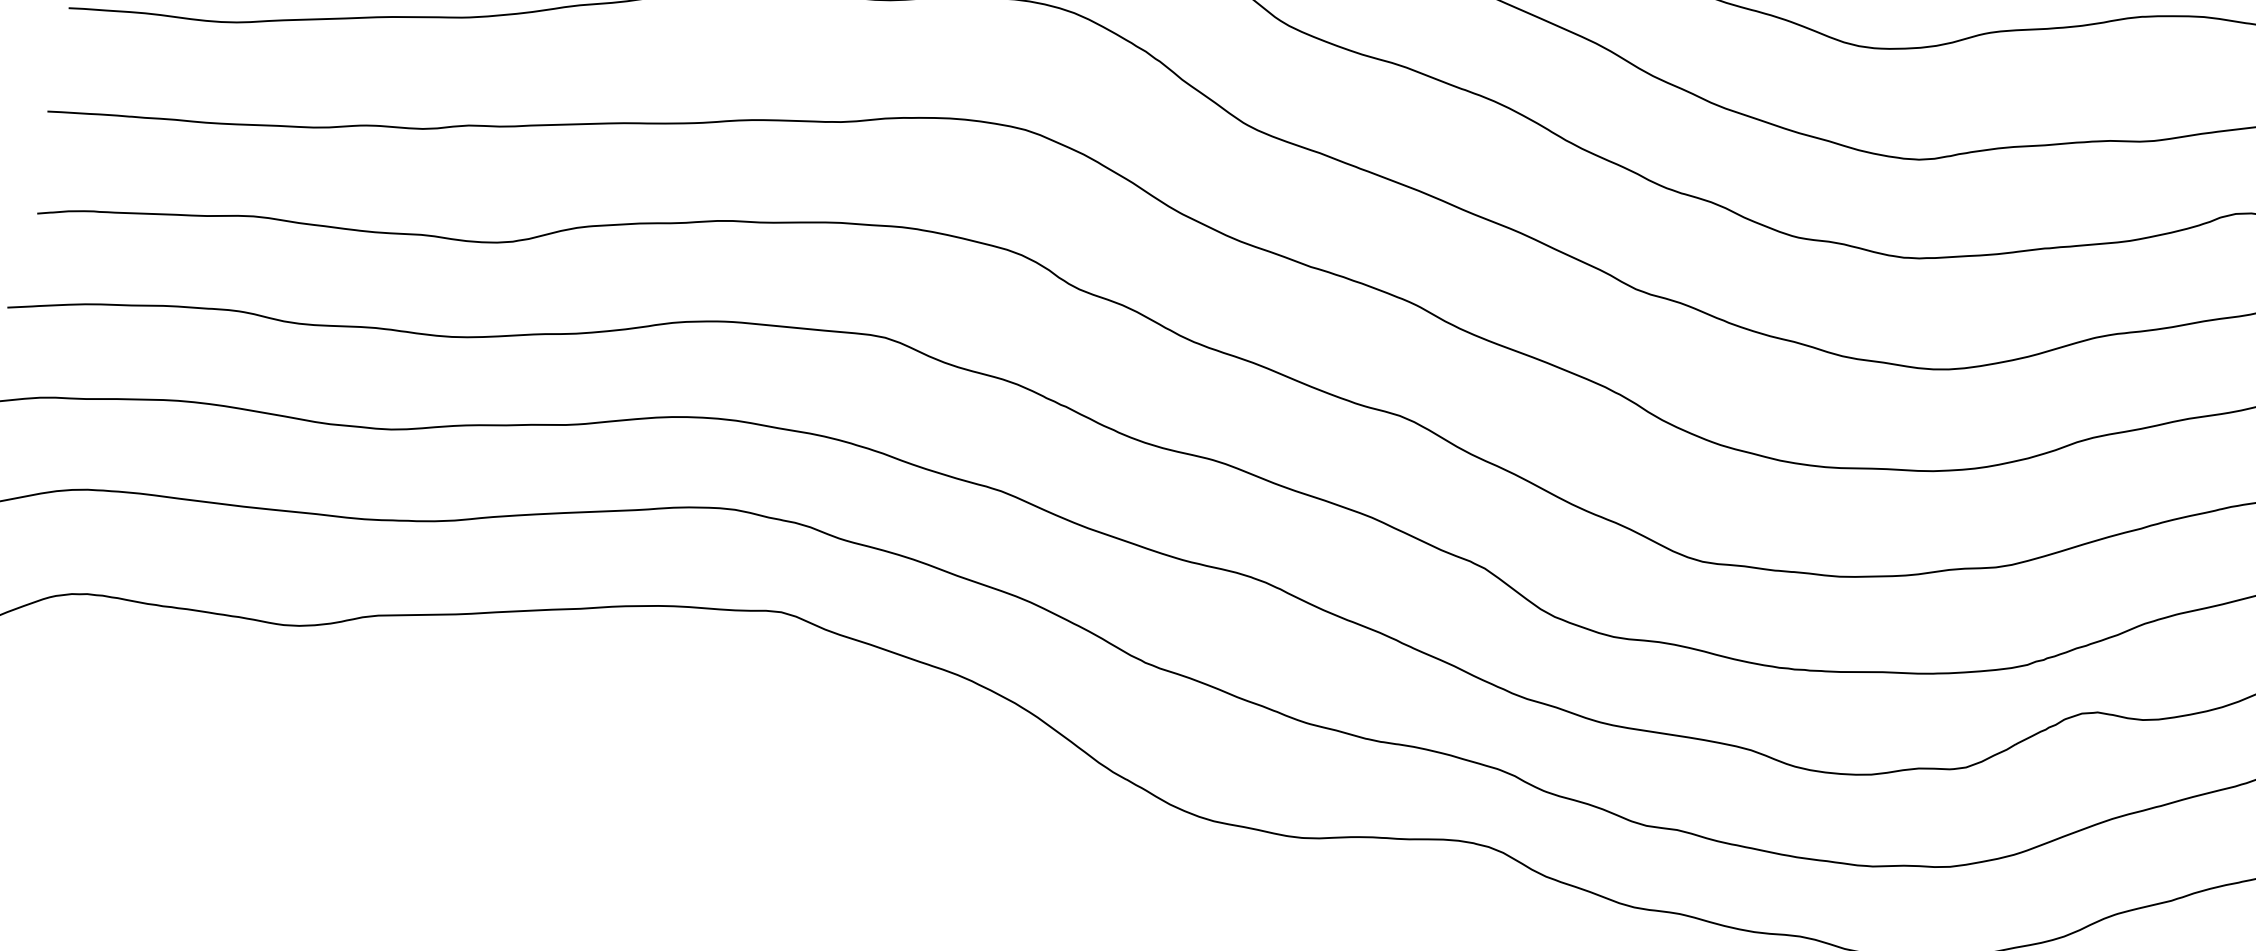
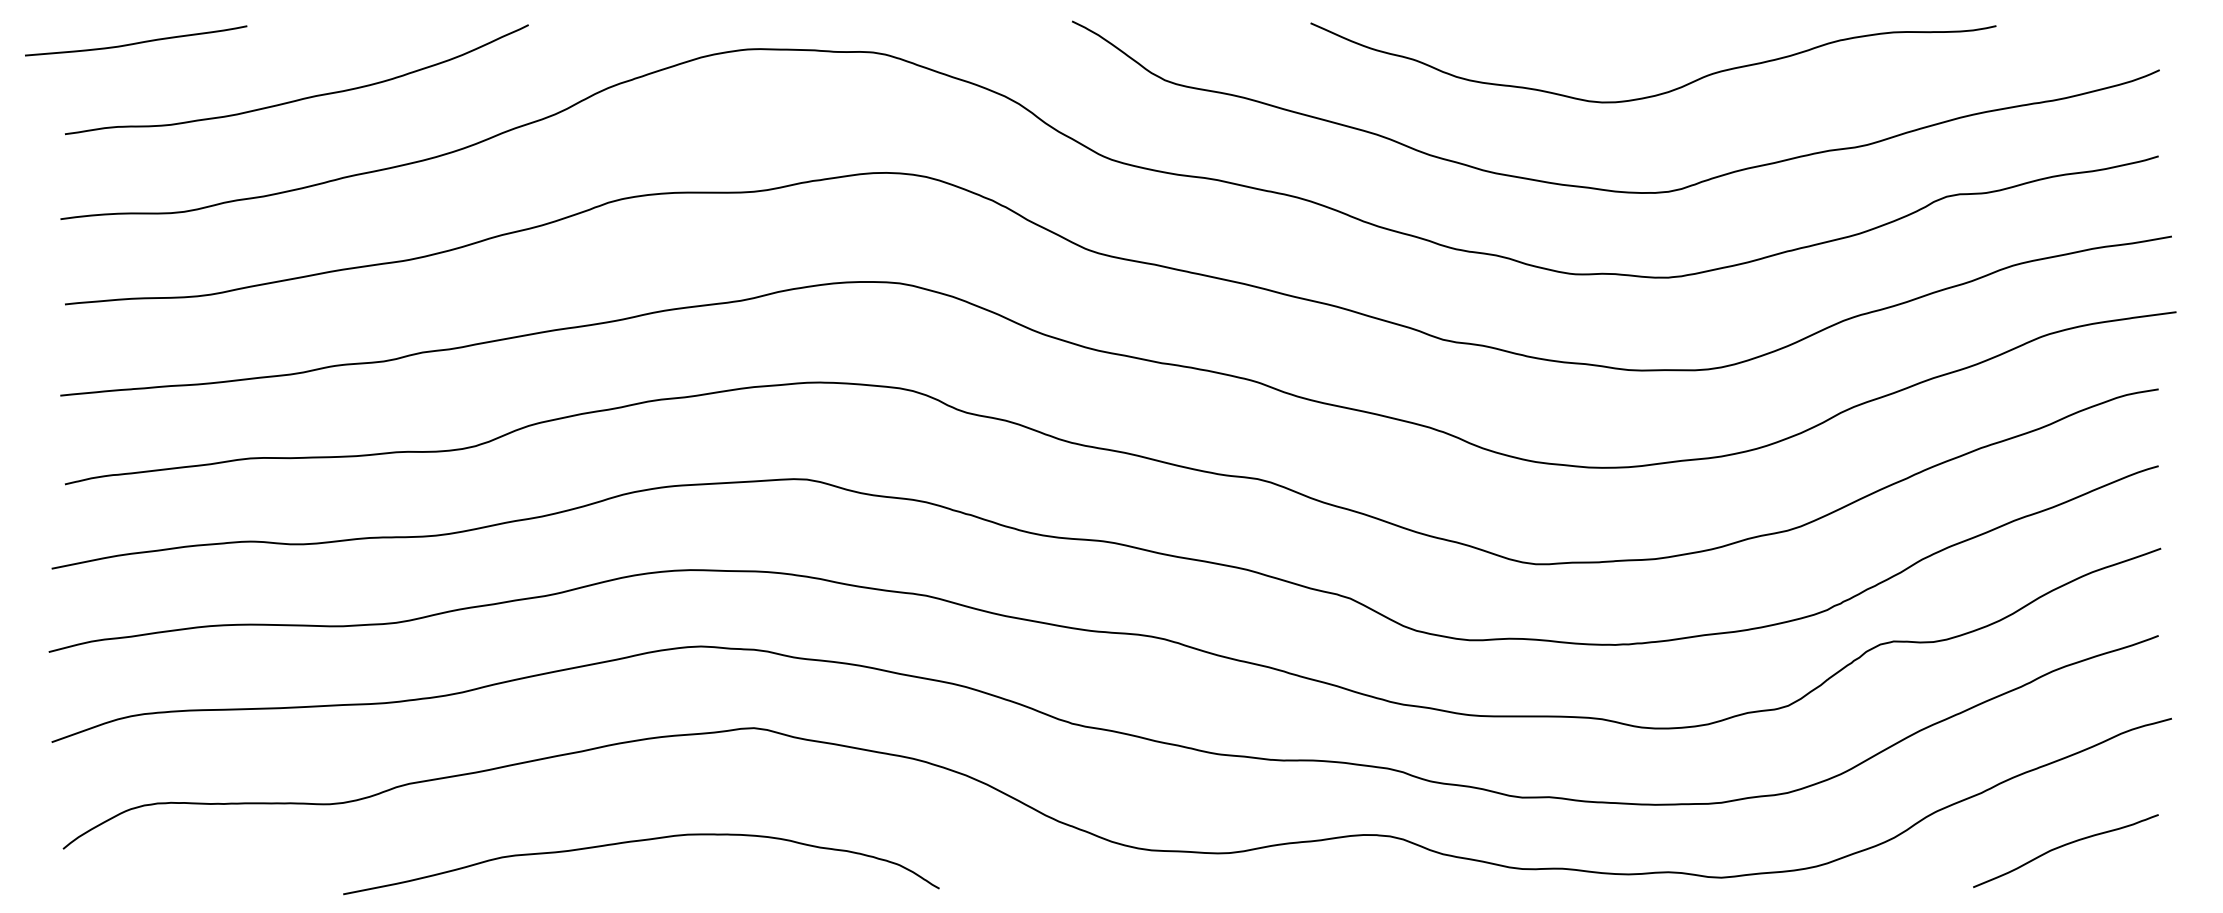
curve: (633, 722) -> (641, 841), added

